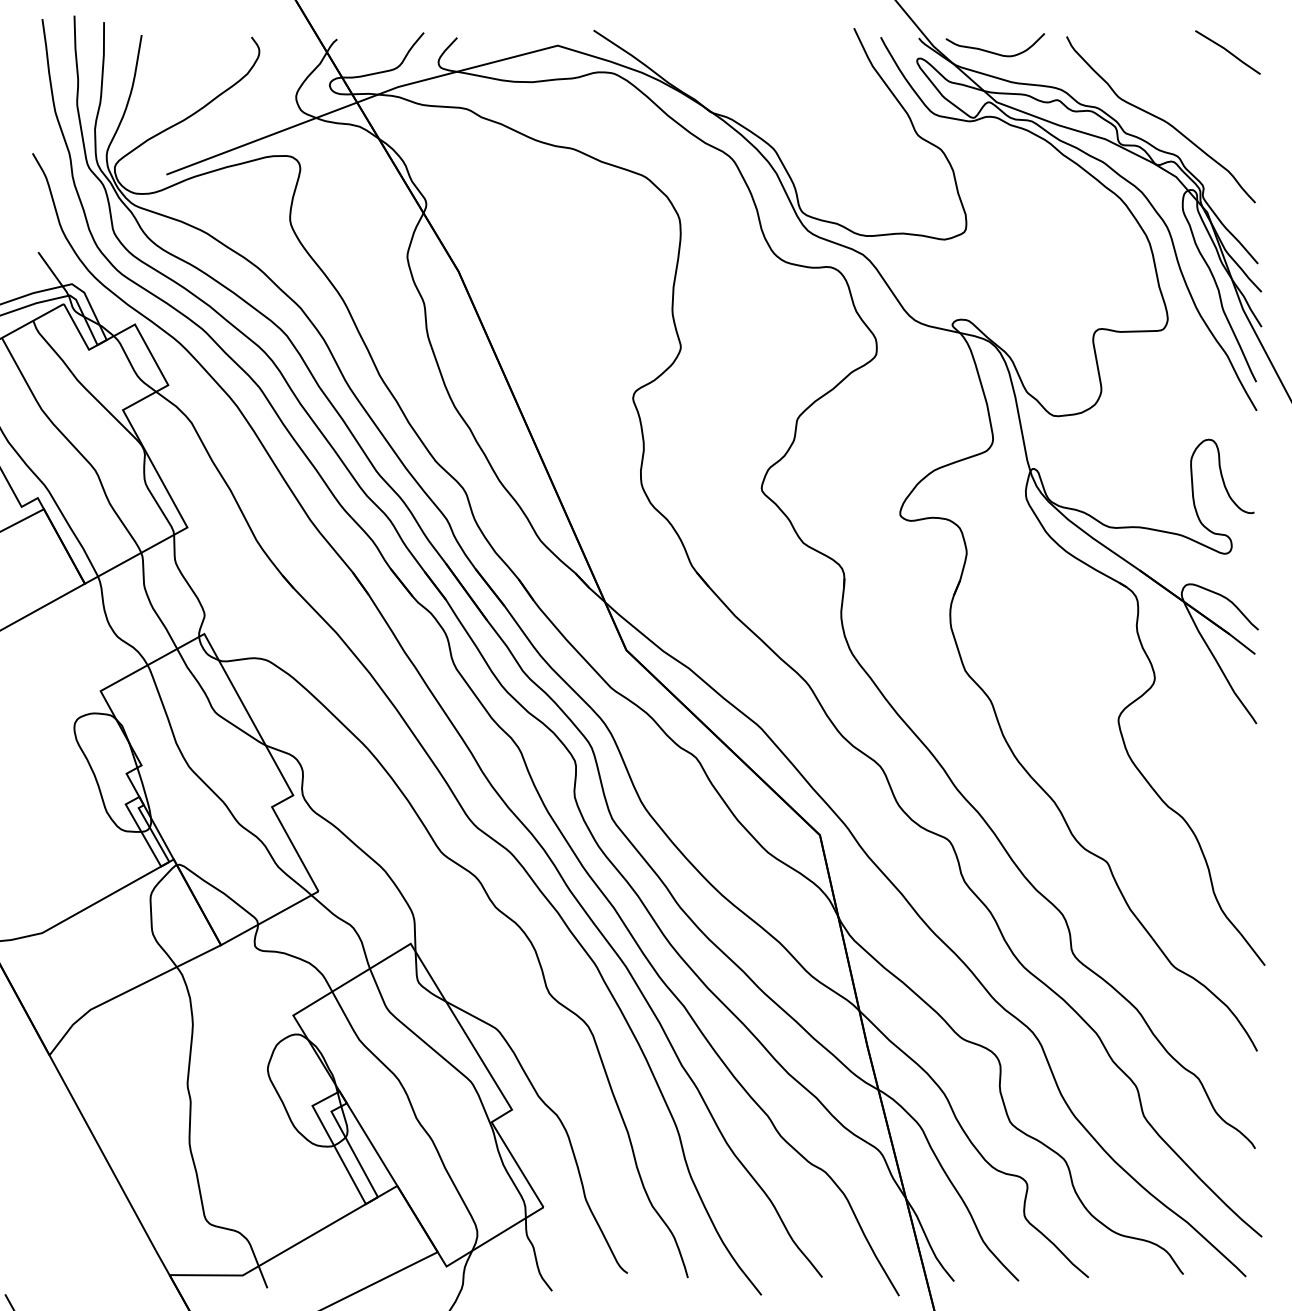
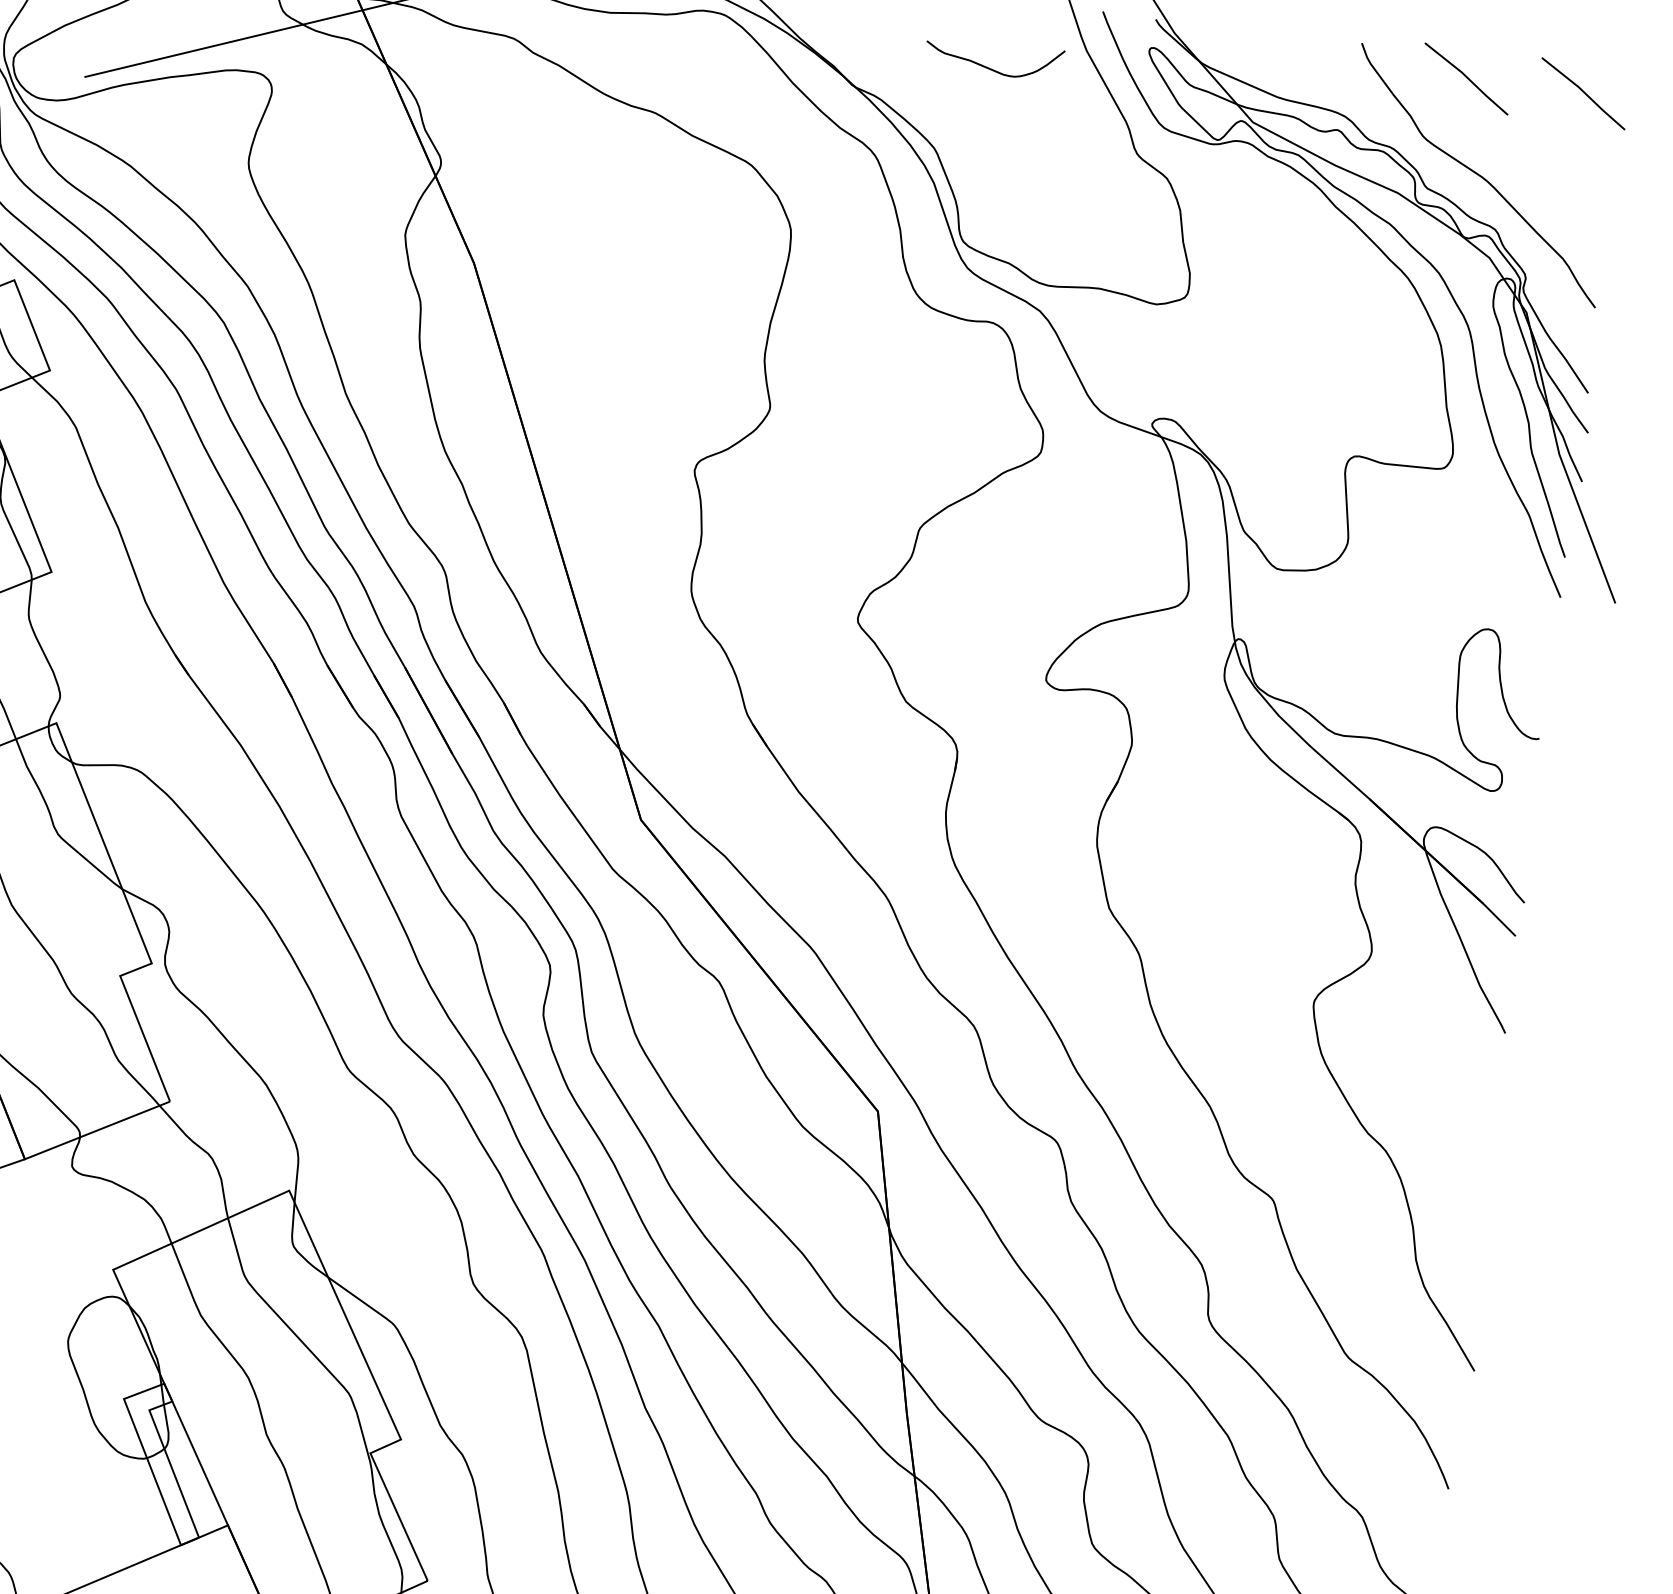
curve: (992, 51) -> (989, 66), moved
line: (1143, 51) -> (1466, 77), added

